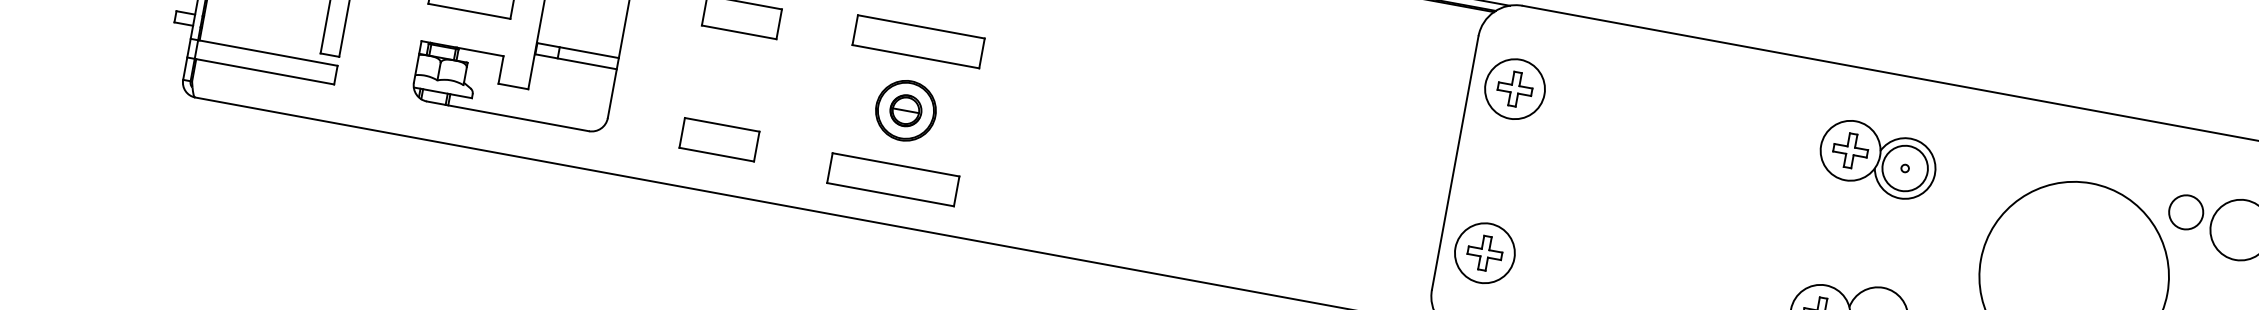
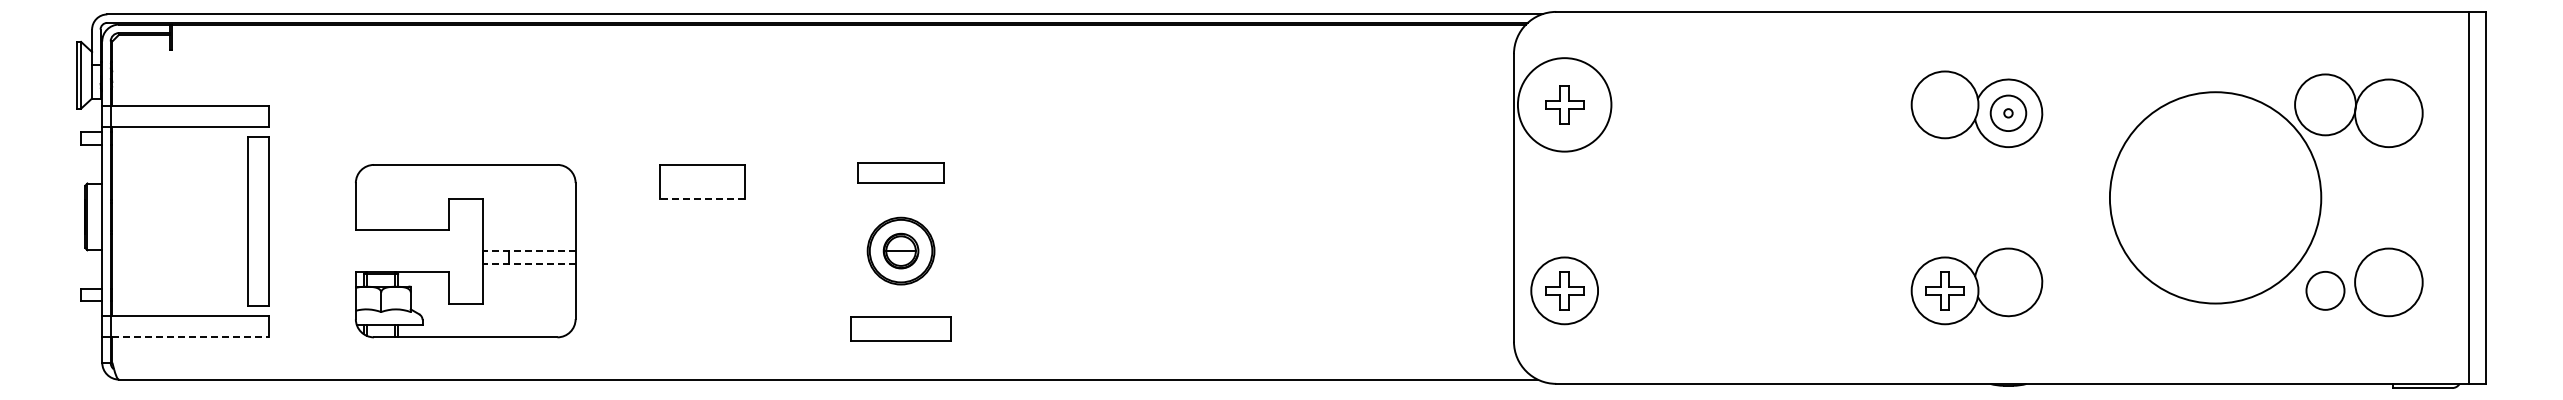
line: (738, 32) -> (701, 198), solid -> dashed
part: (918, 41) -> (900, 172), size x0.6
line: (577, 50) -> (528, 251), solid -> dashed
line: (575, 61) -> (528, 263), solid -> dashed
line: (266, 72) -> (191, 337), solid -> dashed
circle: (1514, 88) -> (1564, 104), size x1.4
part: (719, 139) -> (702, 320), removed
part: (1850, 150) -> (1944, 104), removed
circle: (1905, 167) -> (2008, 112), size x0.7
part: (892, 178) -> (900, 328), size x0.7
circle: (2186, 212) -> (2325, 104), size x1.6

